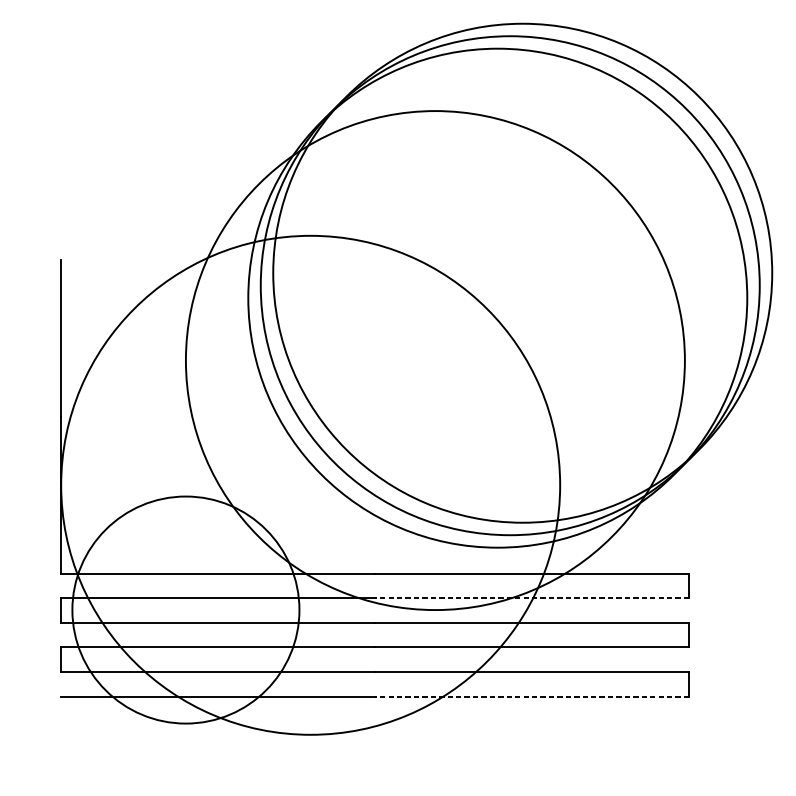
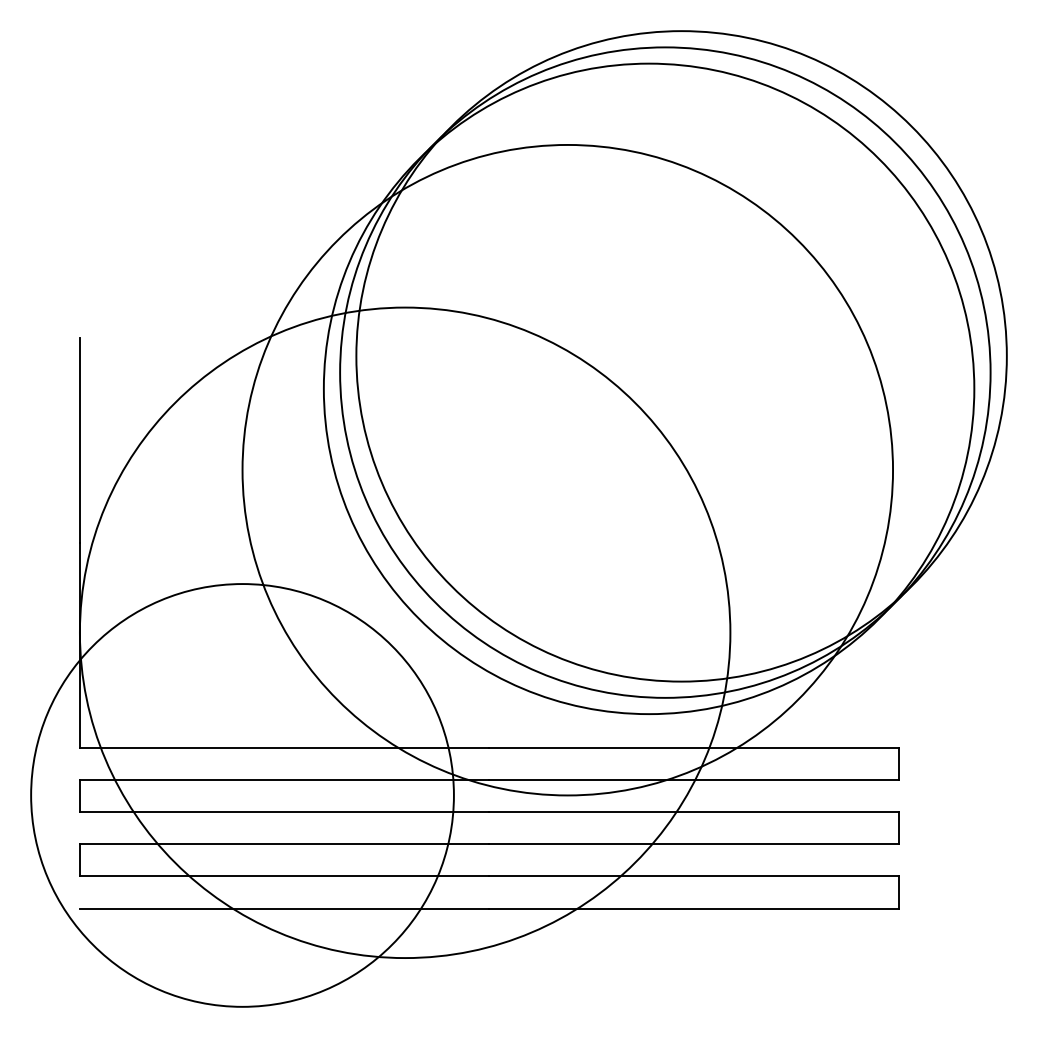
line: (531, 597) -> (693, 779), dashed -> solid
circle: (185, 610) -> (242, 795), size x1.43
line: (531, 696) -> (693, 908), dashed -> solid

